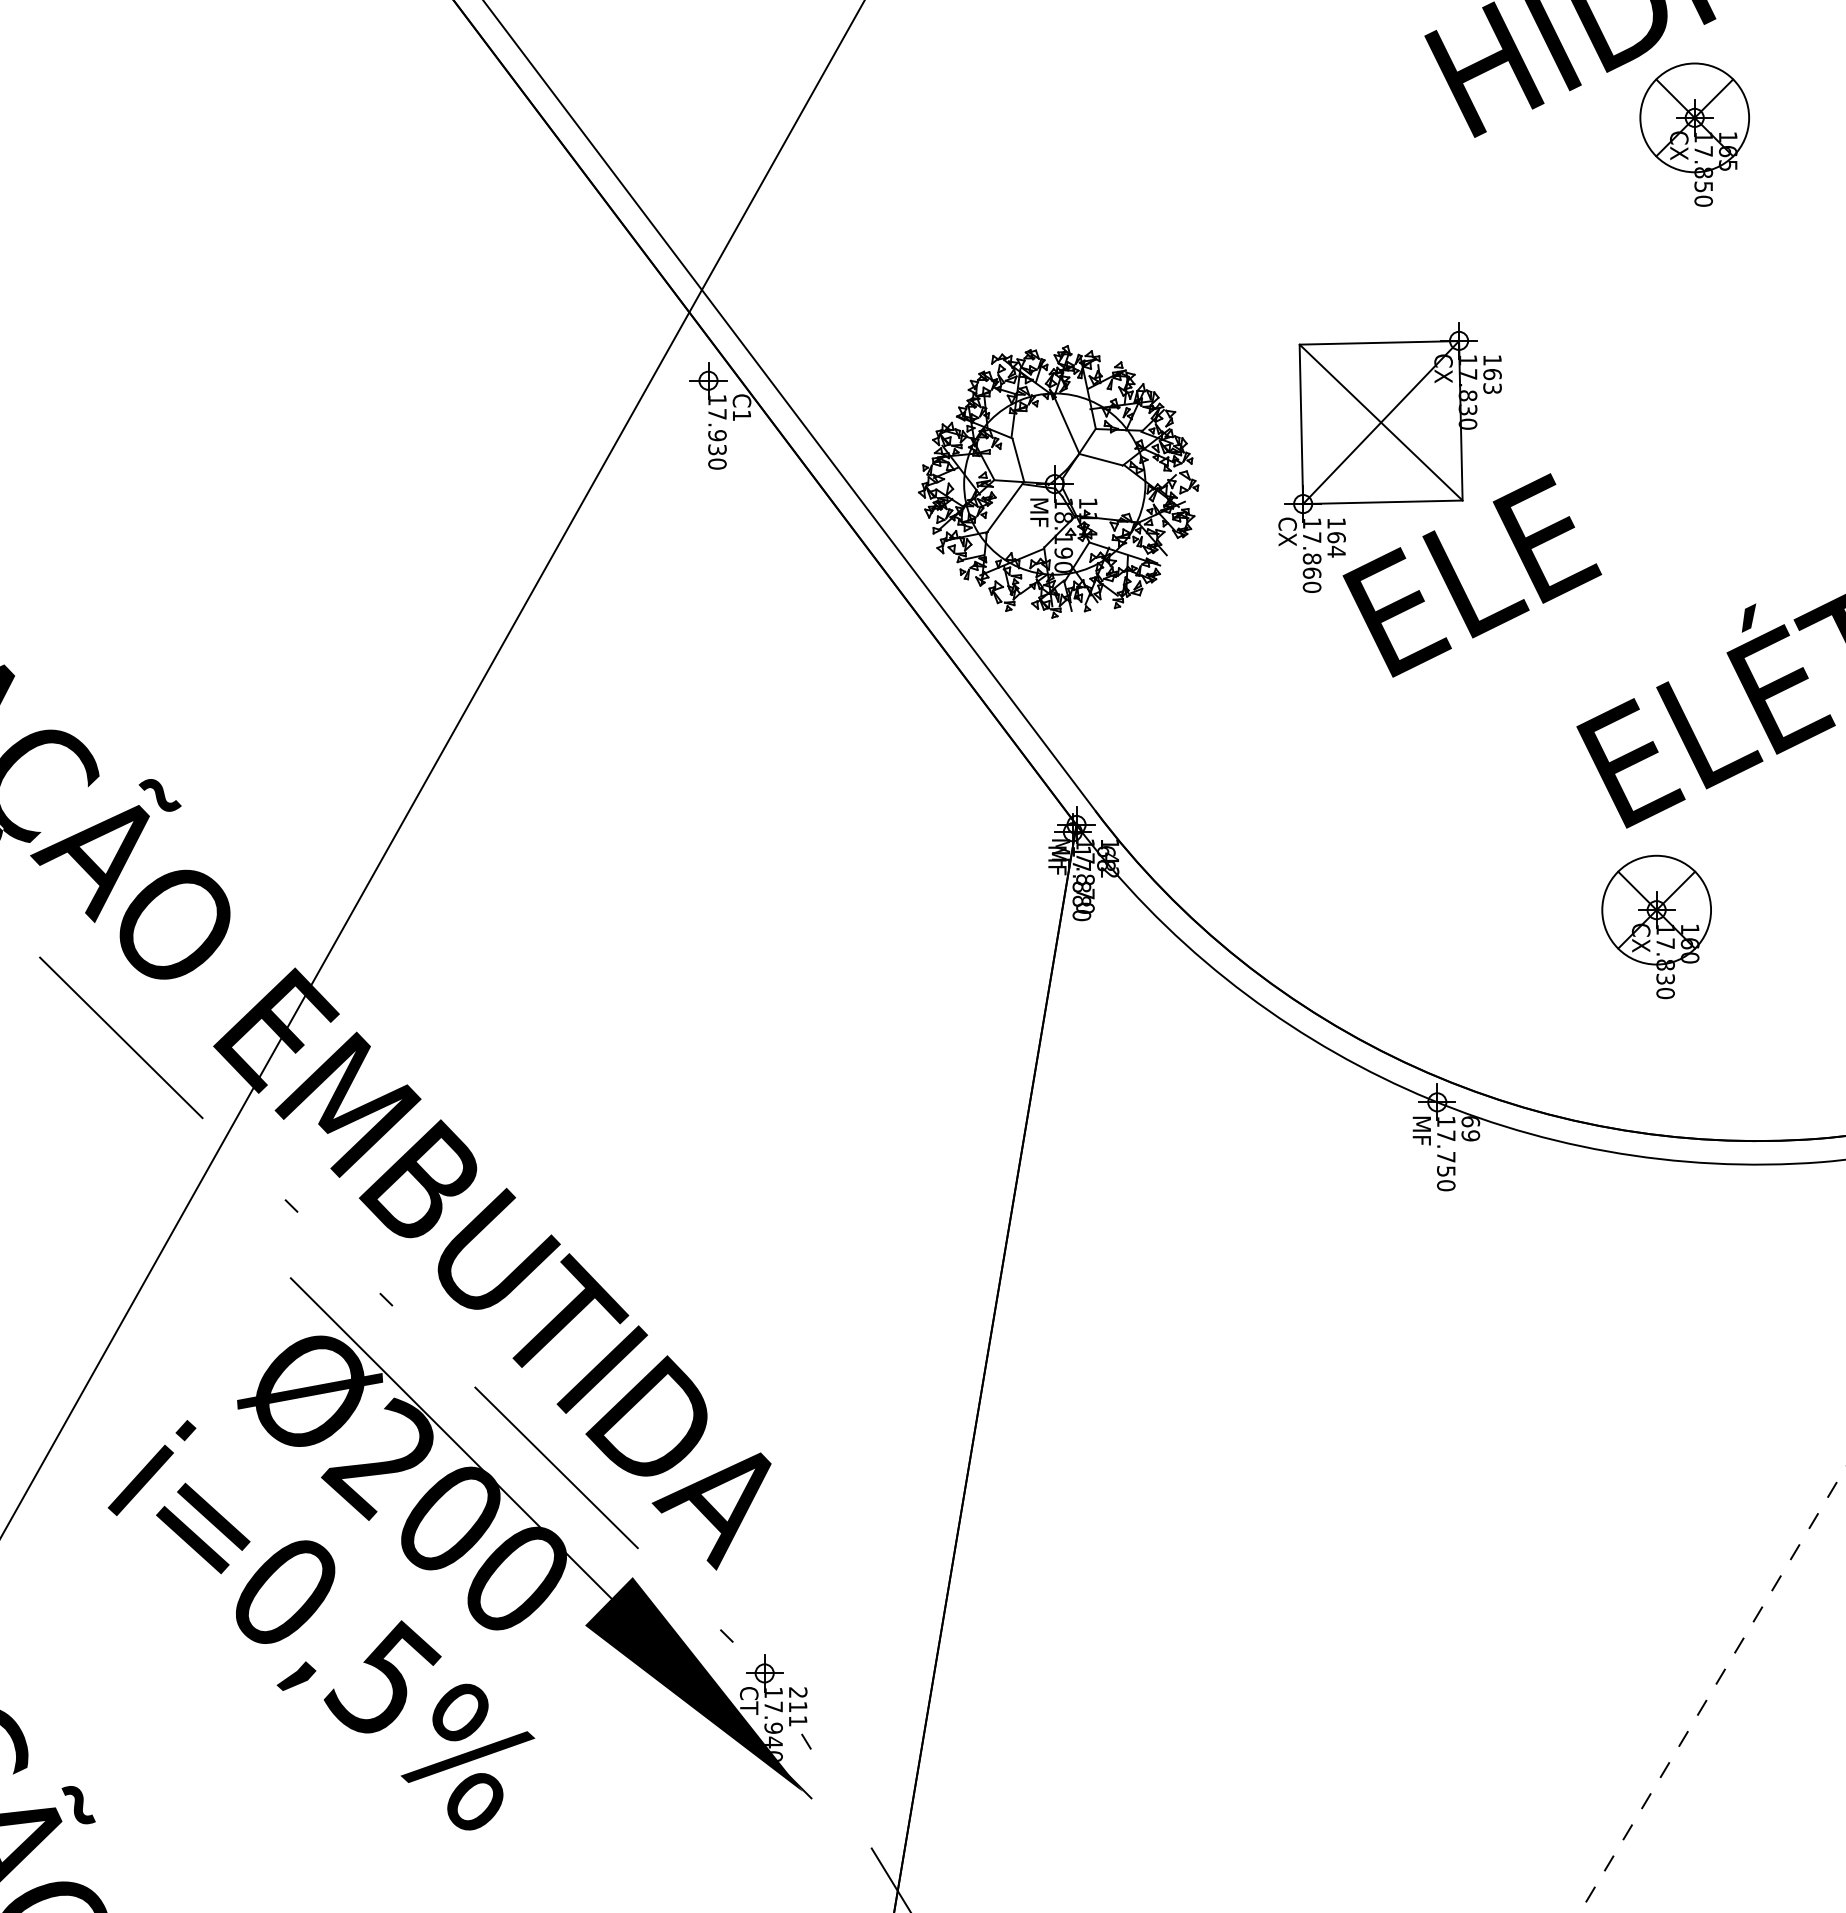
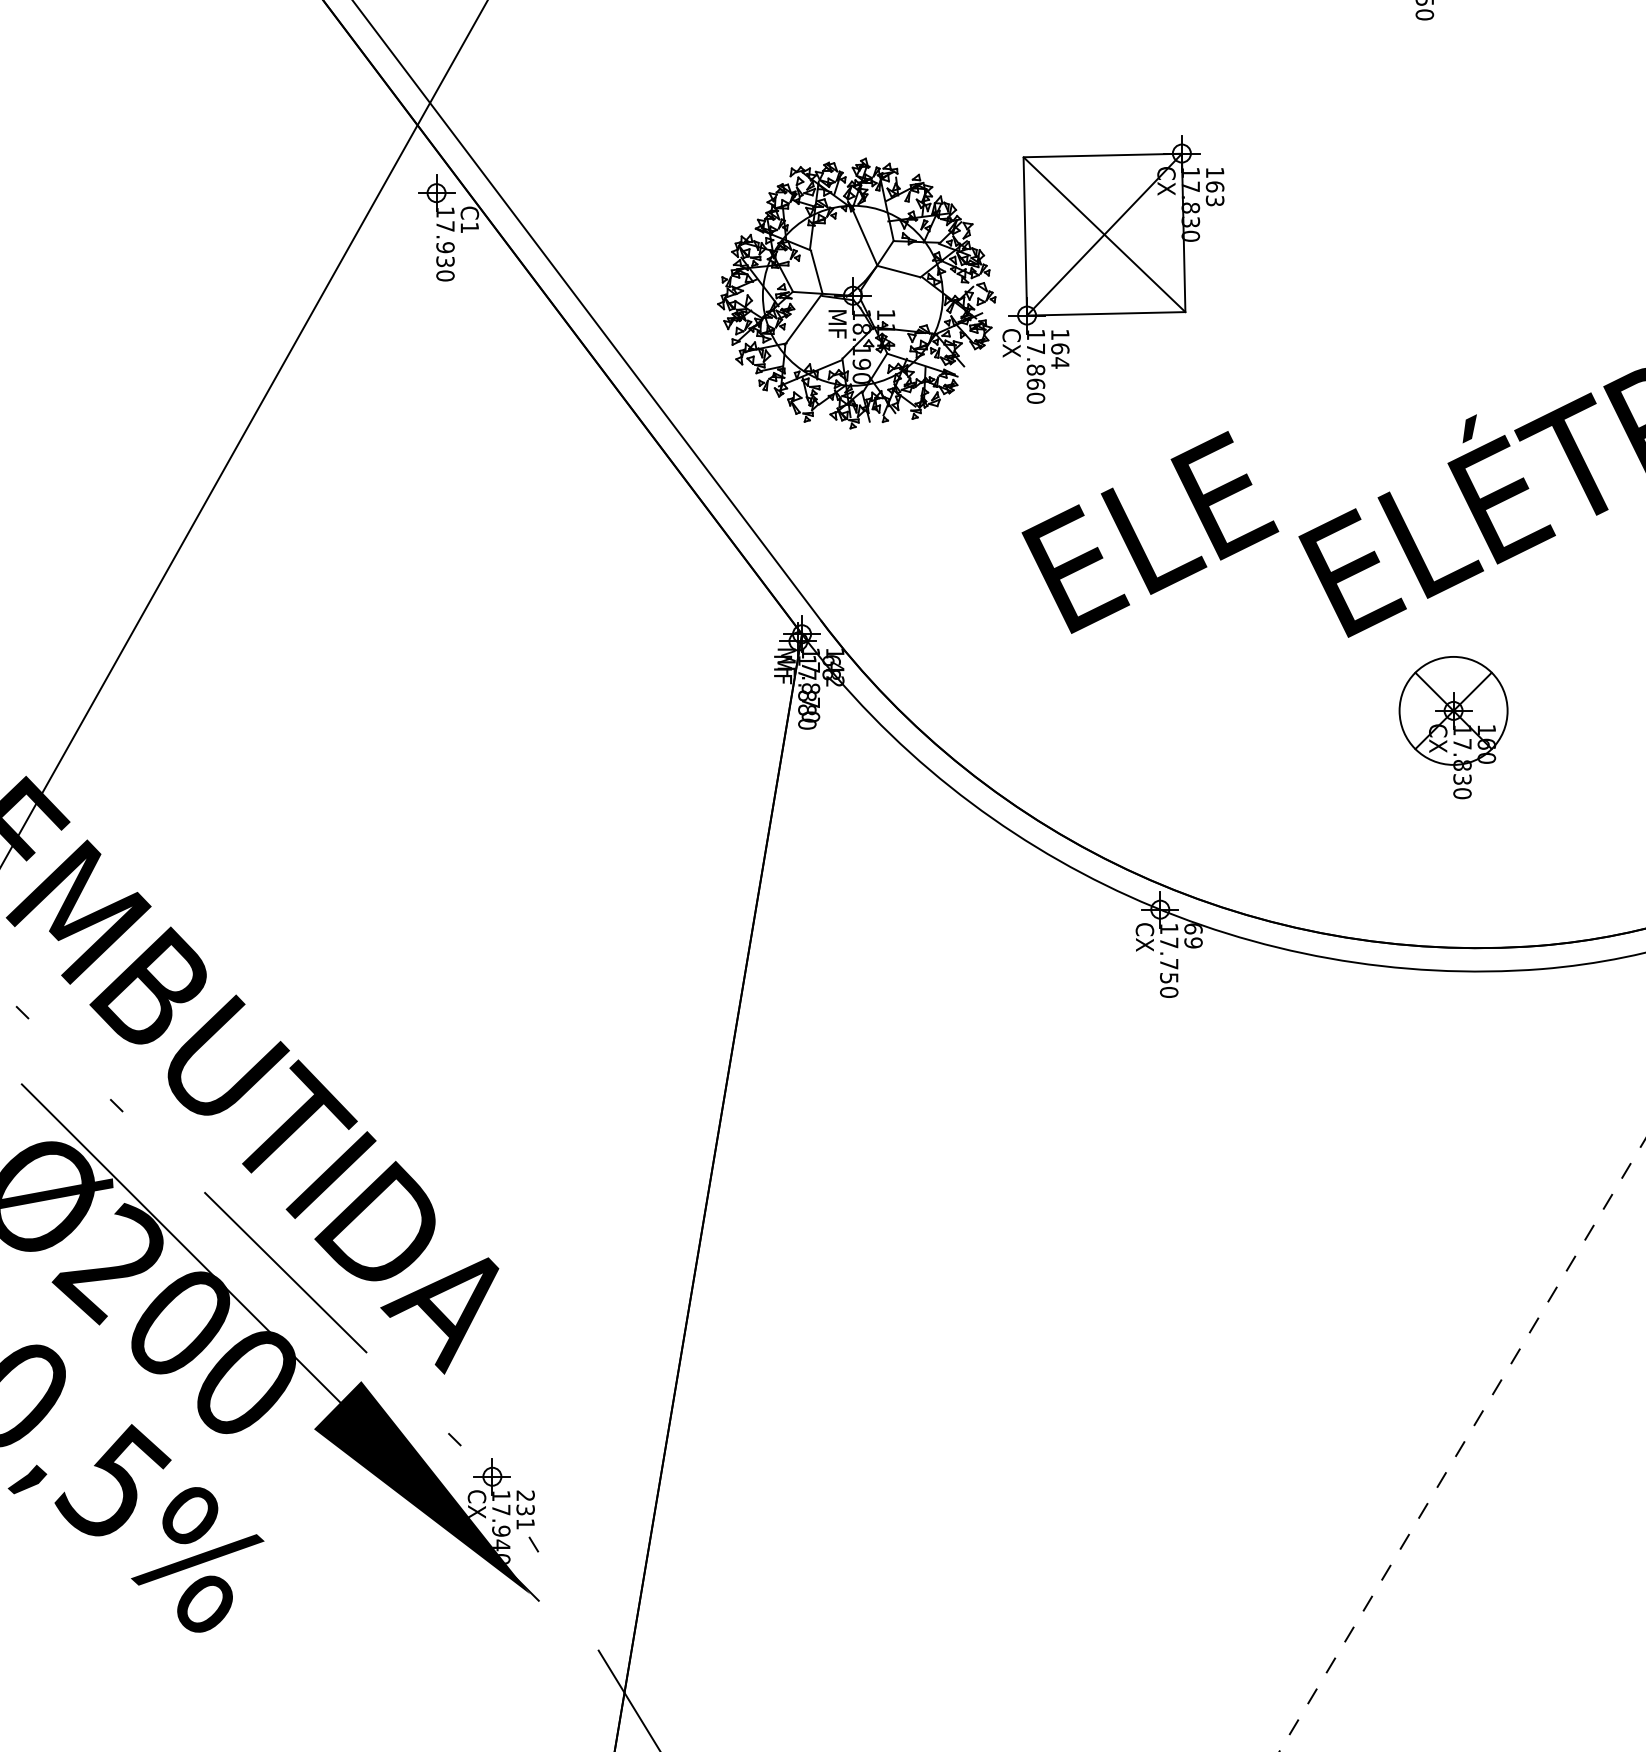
part: (1058, 481) -> (856, 293), moved
text: (1472, 575) -> (1150, 532), moved
part: (1656, 926) -> (1453, 727), moved
text: (1421, 1130) -> (1144, 937), MF -> CX
text: (797, 1706) -> (524, 1509), 211 -> 231
text: (749, 1708) -> (477, 1511), CT -> CX

